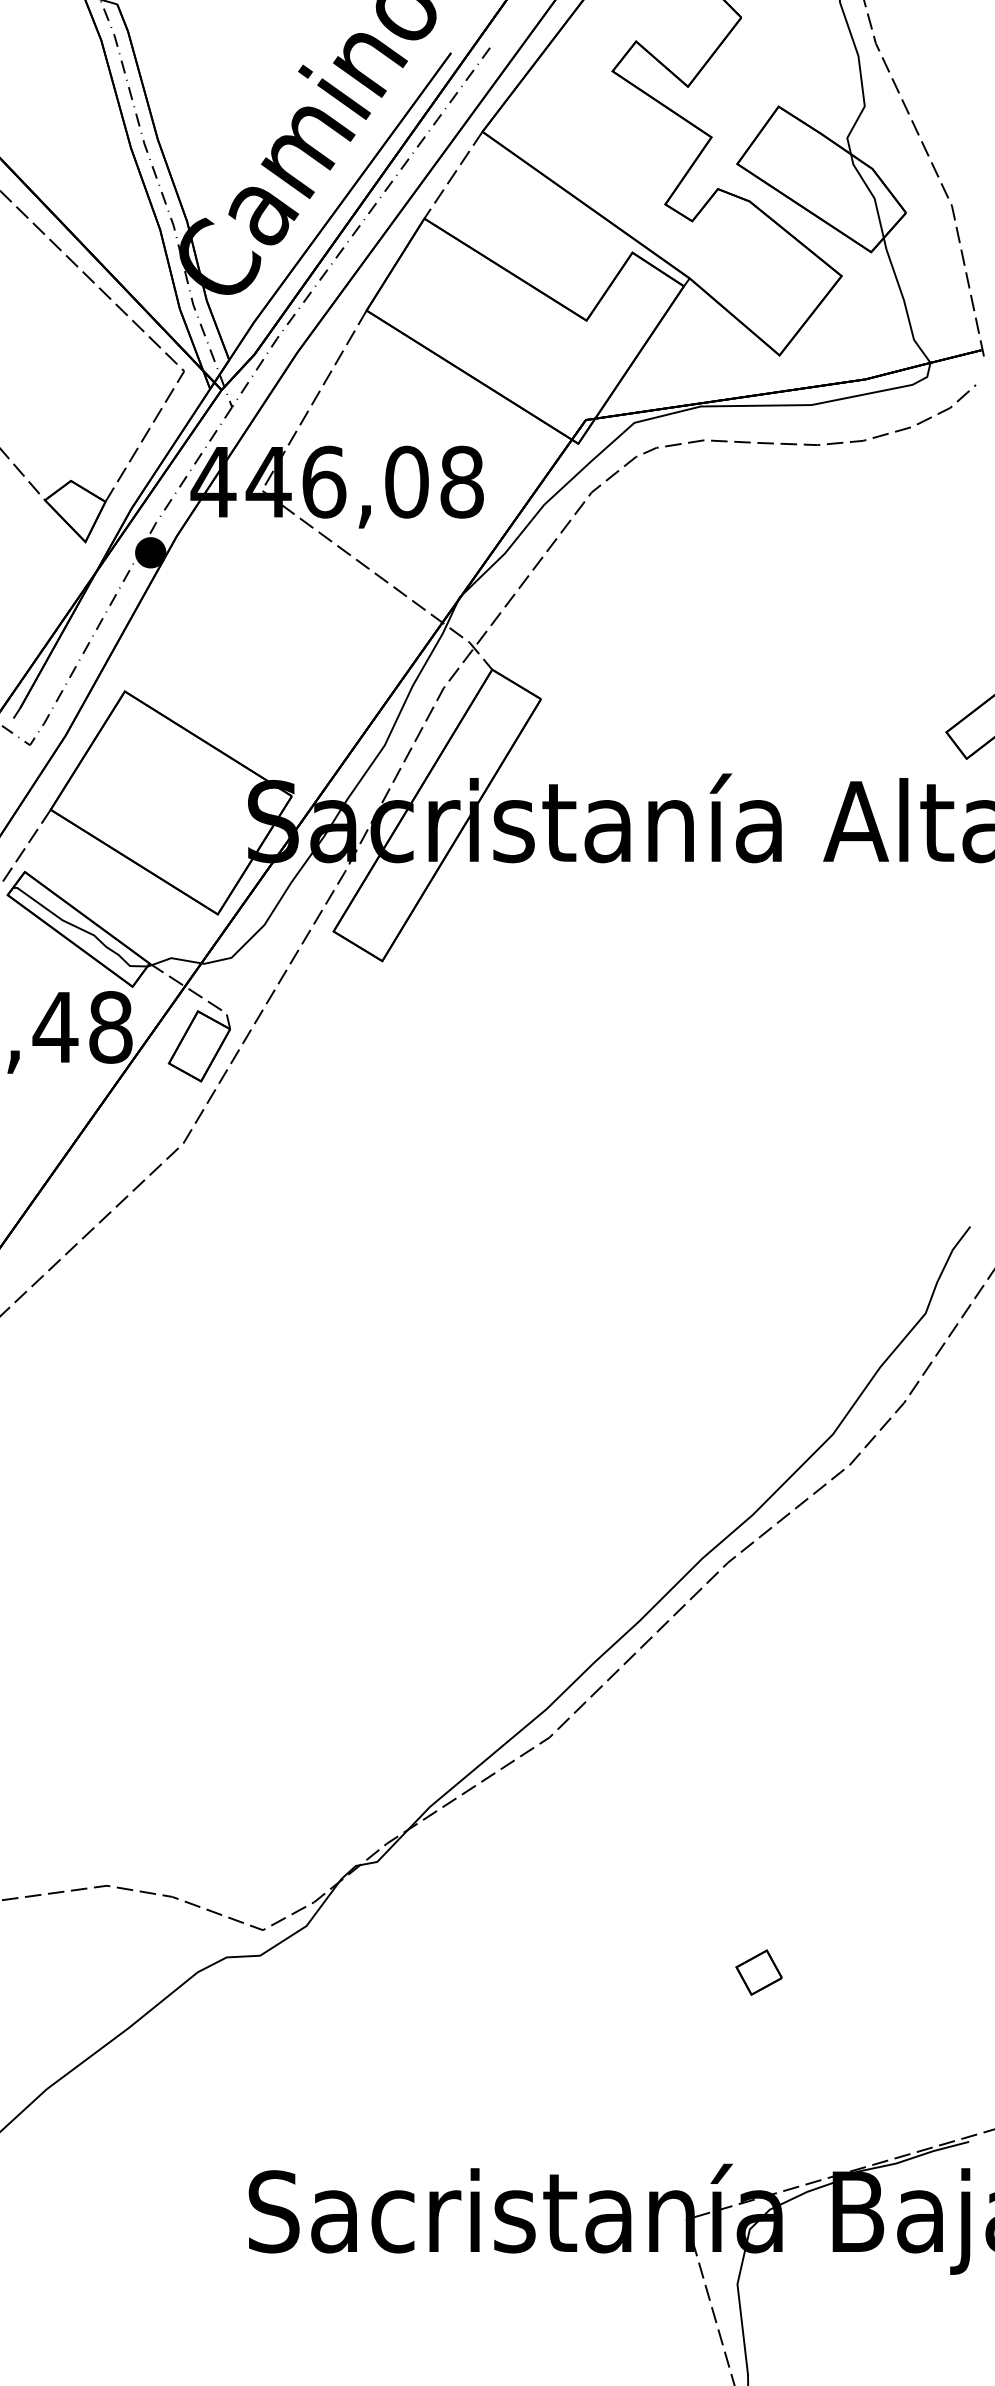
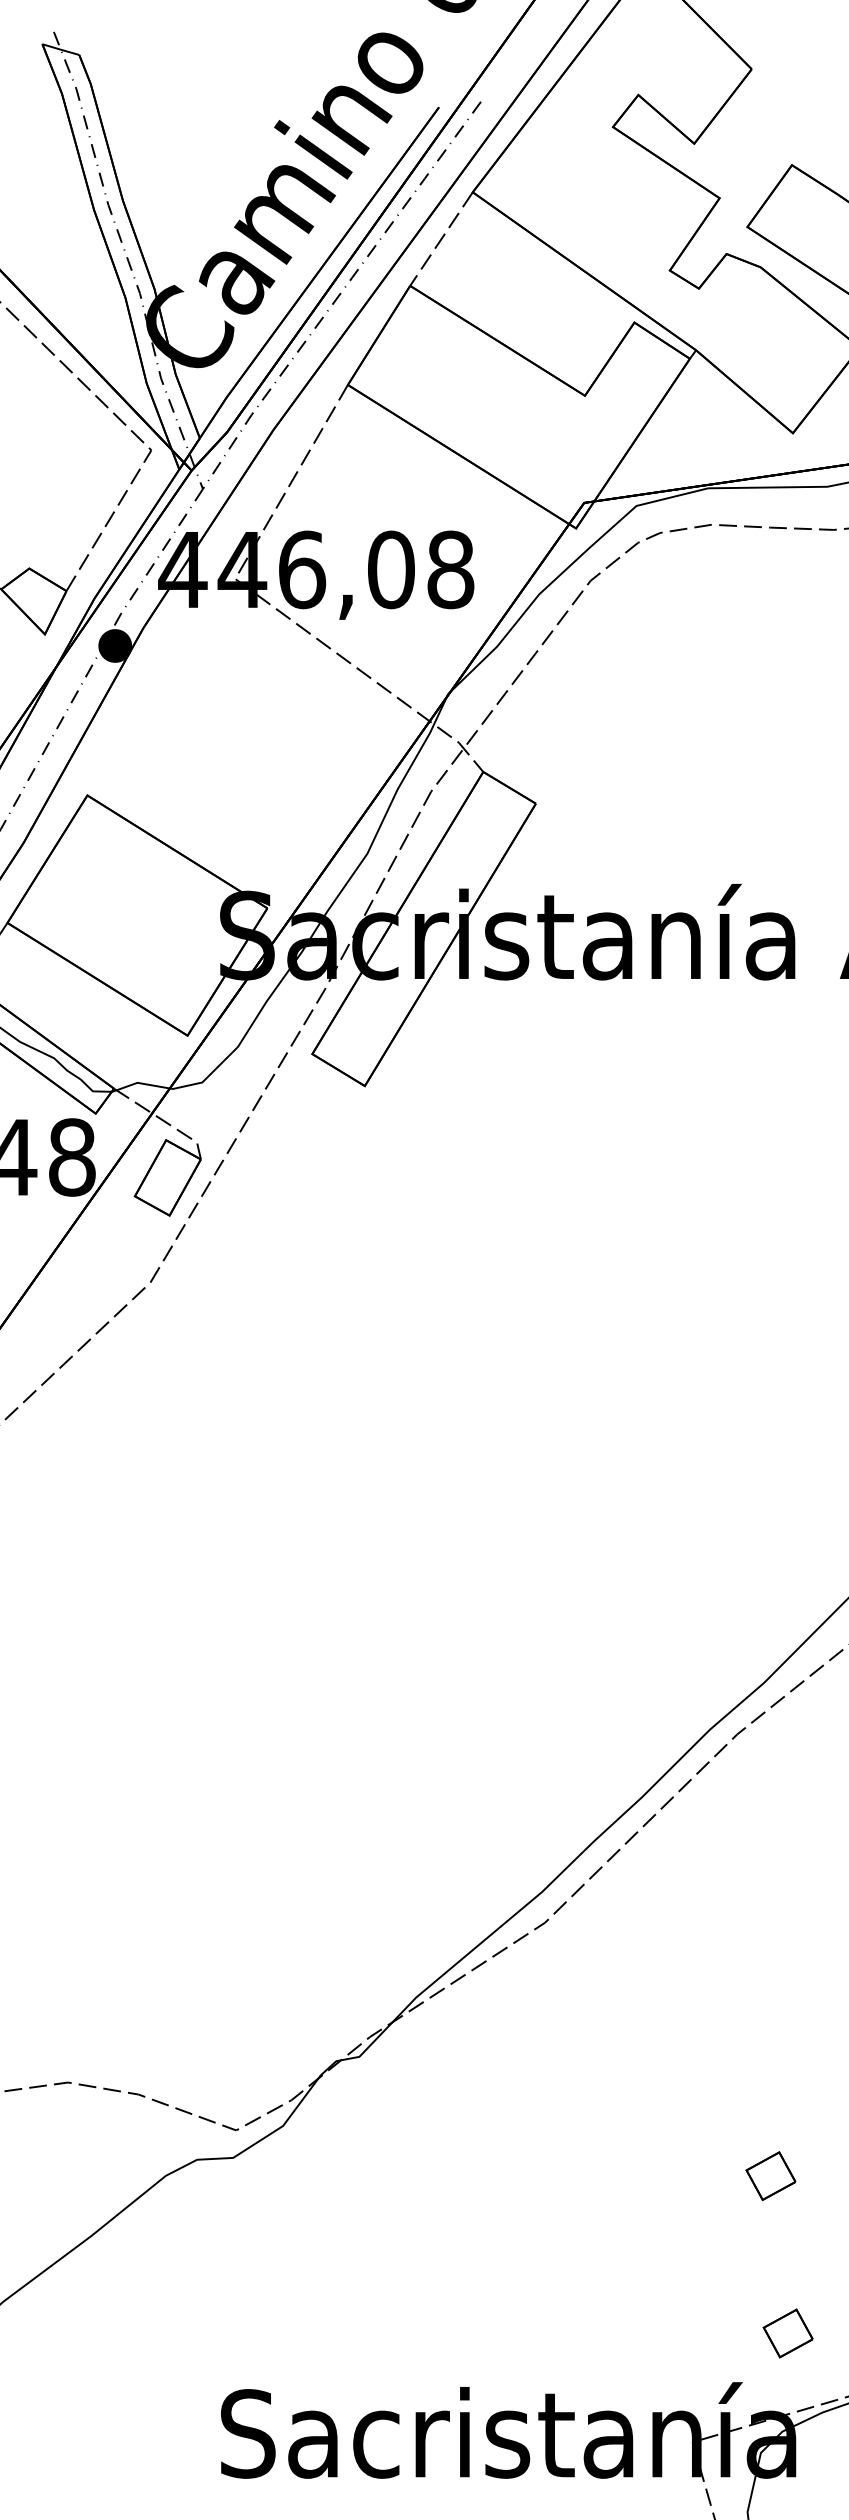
part: (774, 2118) -> (787, 2333), added

